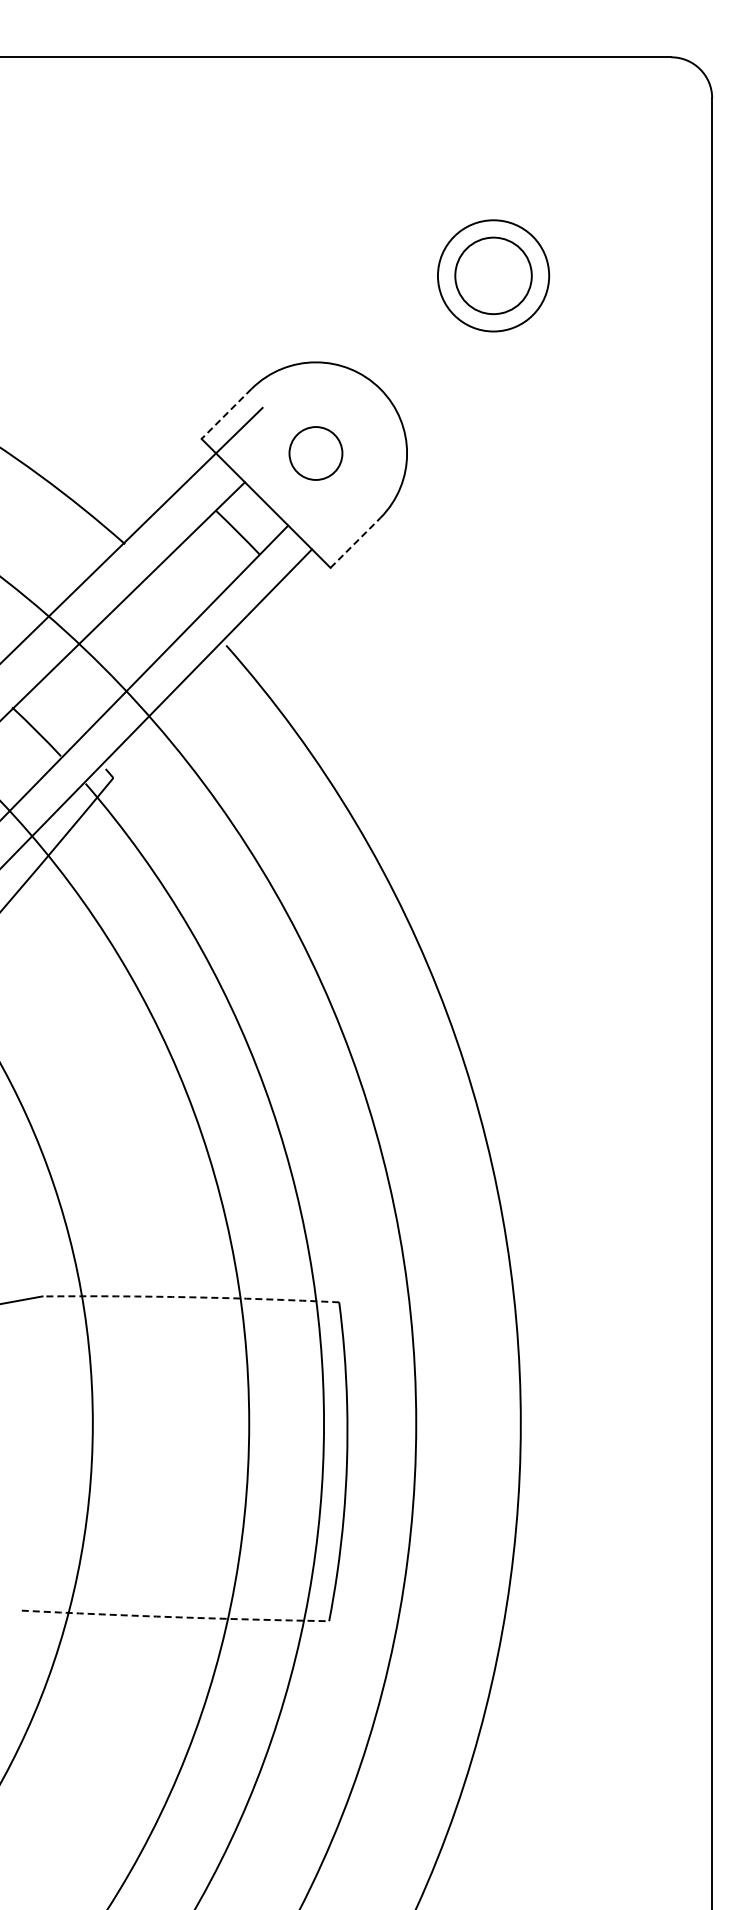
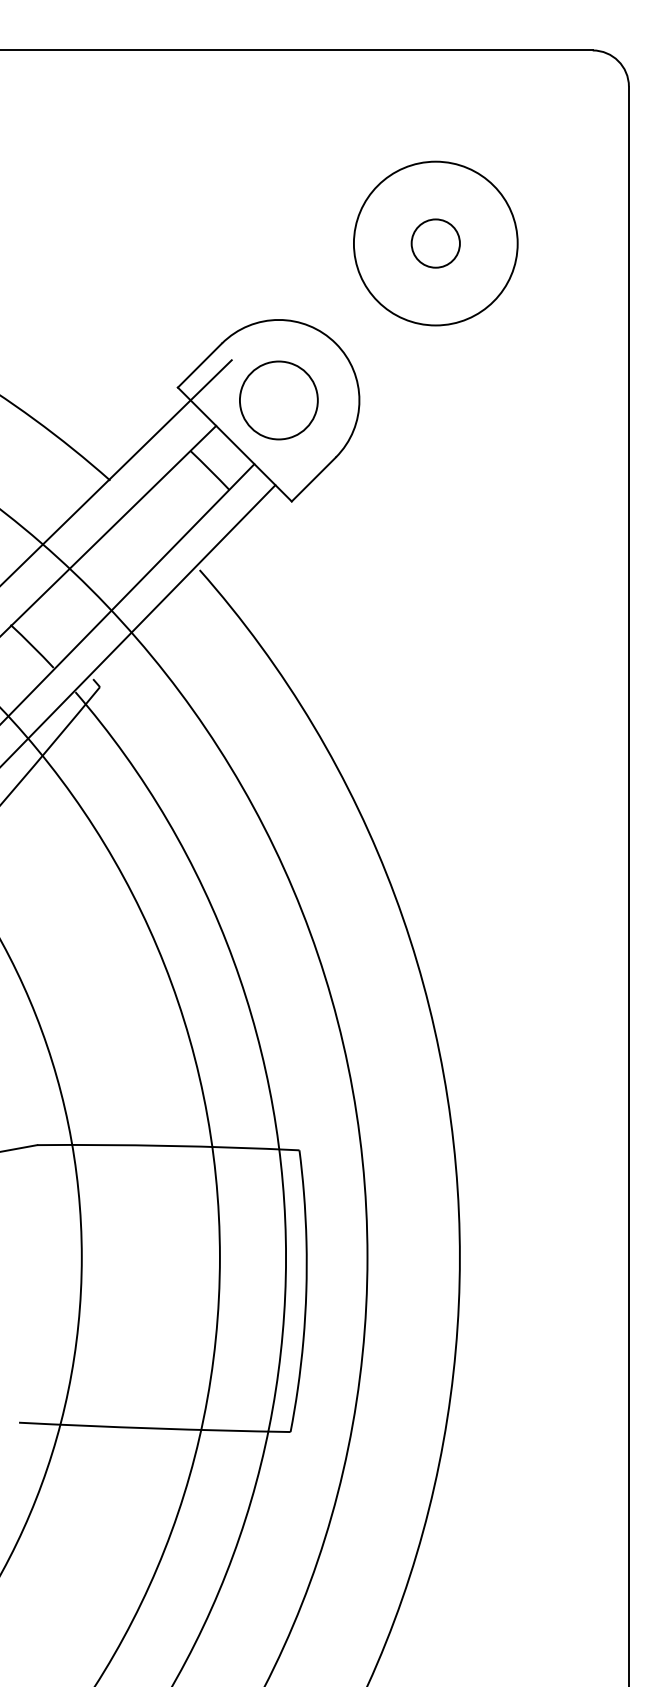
circle: (493, 275) -> (435, 243), size x0.71
circle: (493, 275) -> (435, 243), size x1.67
line: (226, 414) -> (199, 366), dashed -> solid
circle: (315, 453) -> (278, 400), size x1.67
line: (355, 542) -> (313, 479), dashed -> solid
arc: (190, 1297) -> (168, 1146), dashed -> solid
arc: (175, 1617) -> (154, 1428), dashed -> solid

